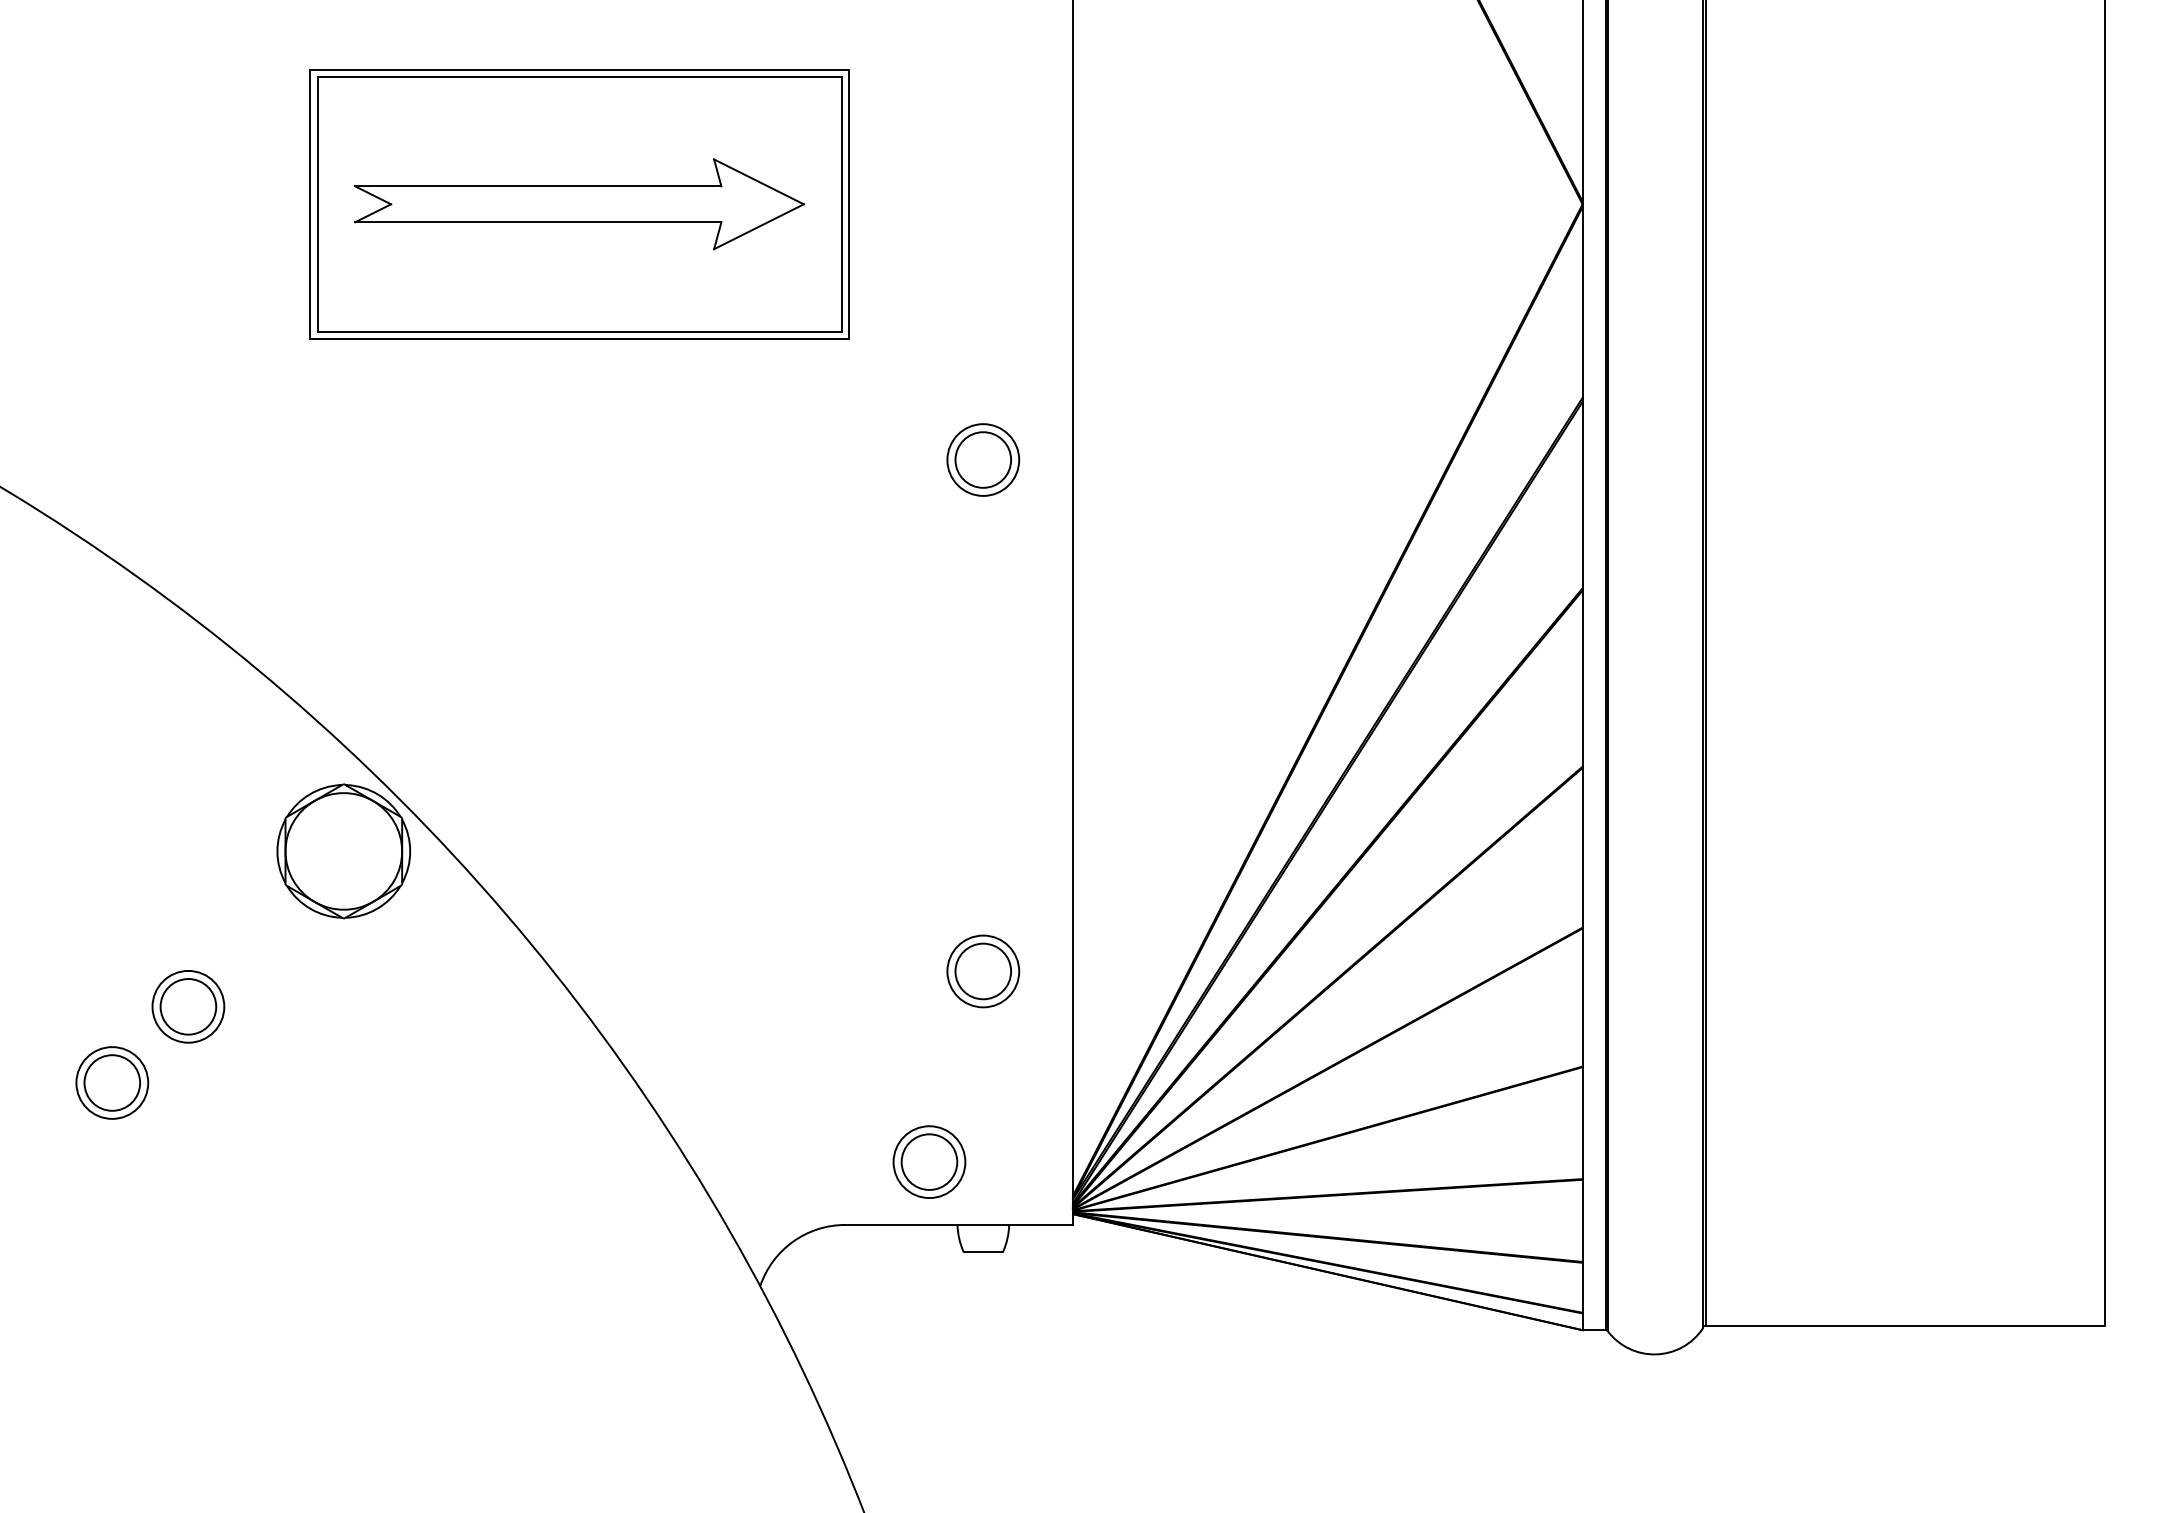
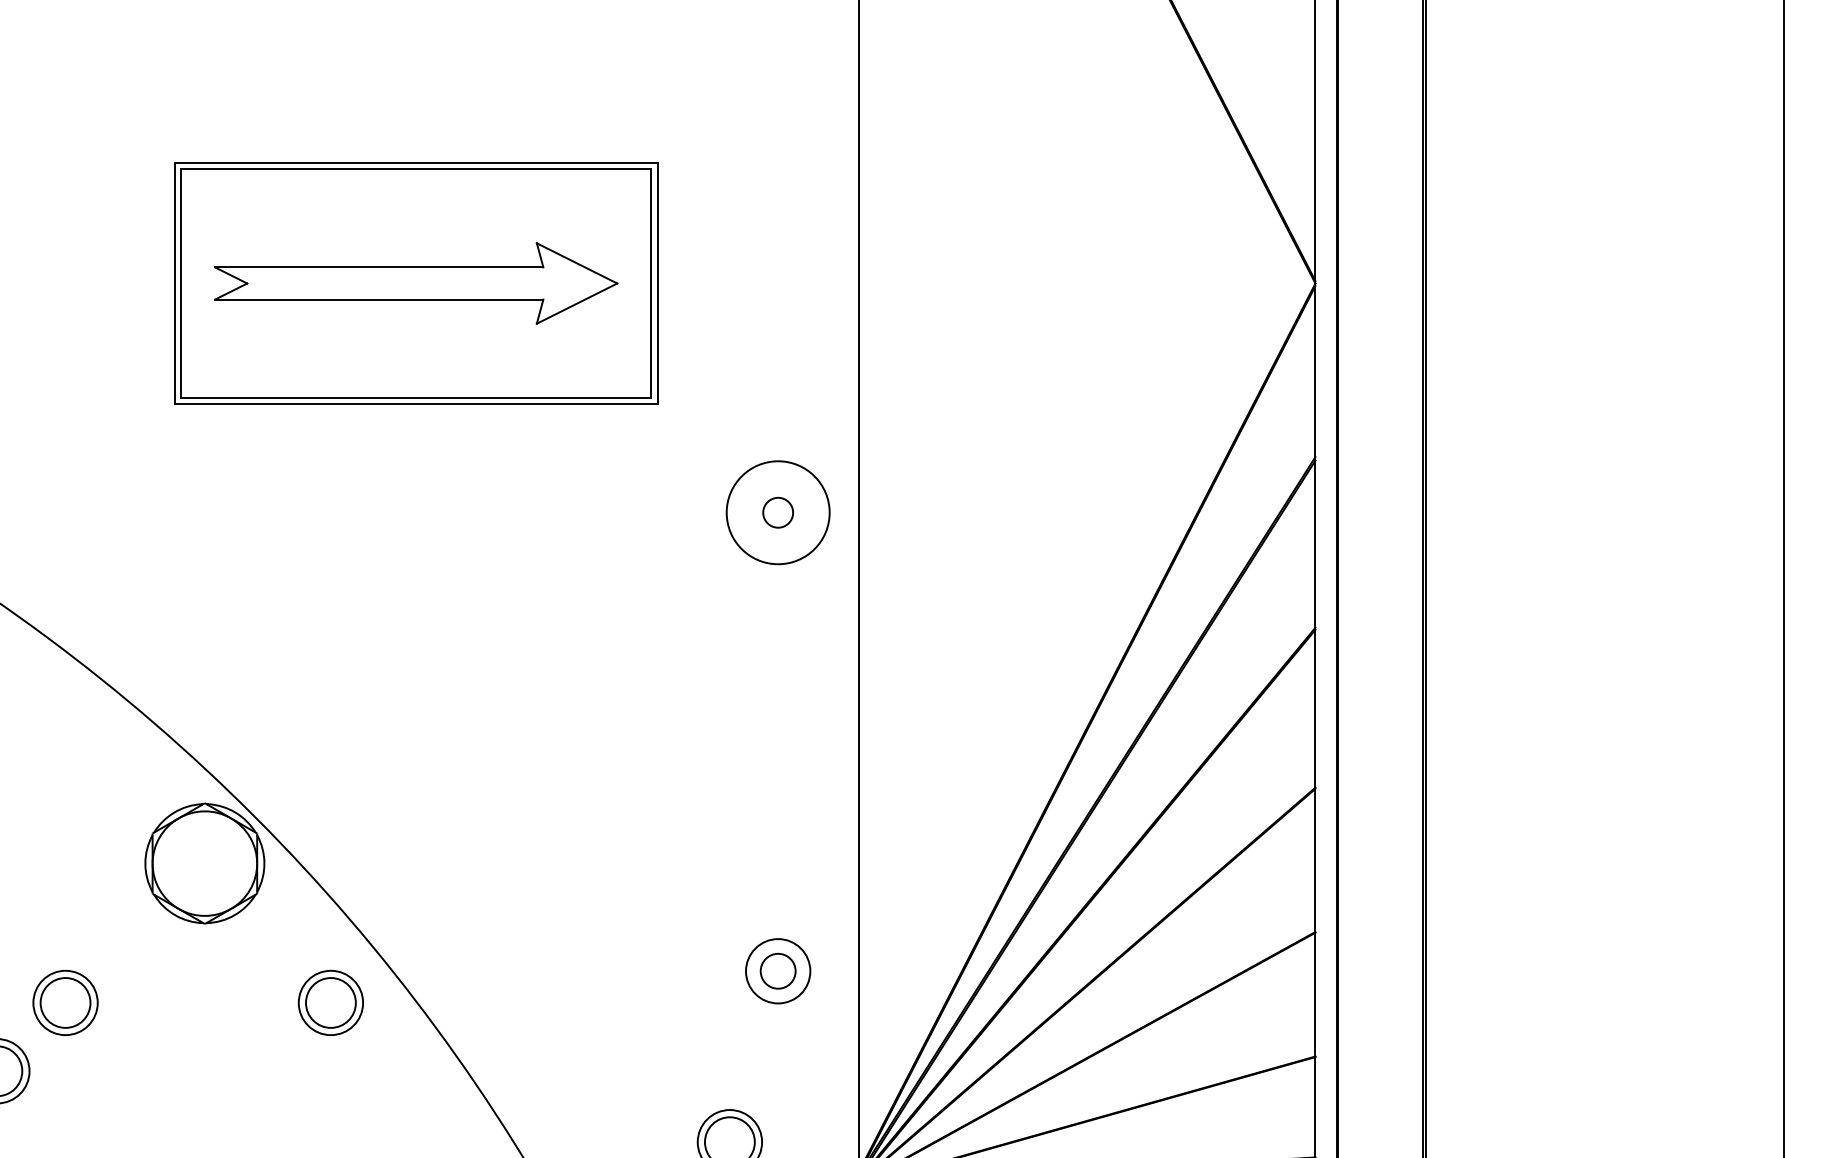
circle: (983, 459) -> (778, 512), size x0.6
circle: (983, 459) -> (778, 512), size x1.6
circle: (983, 971) -> (778, 971), size x0.7
part: (484, 1006) -> (331, 1002), added

